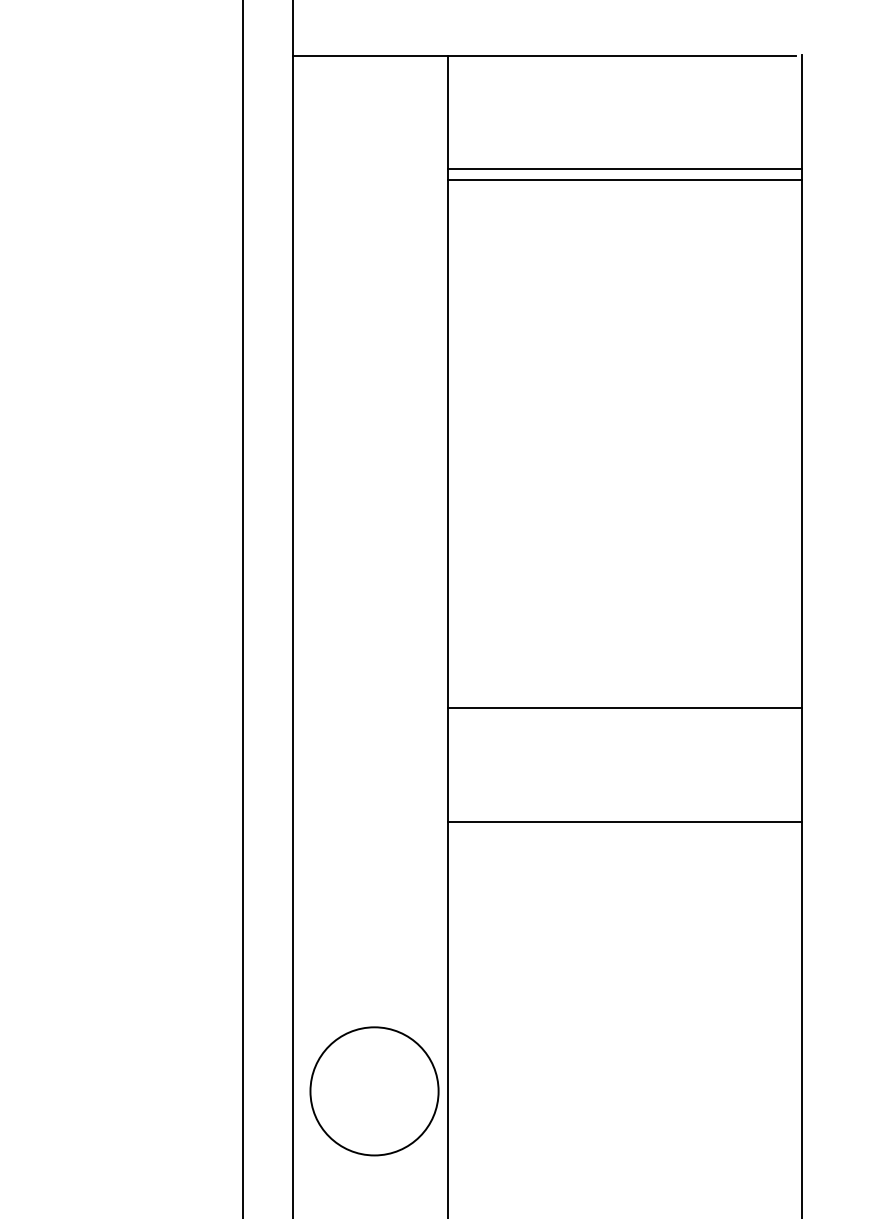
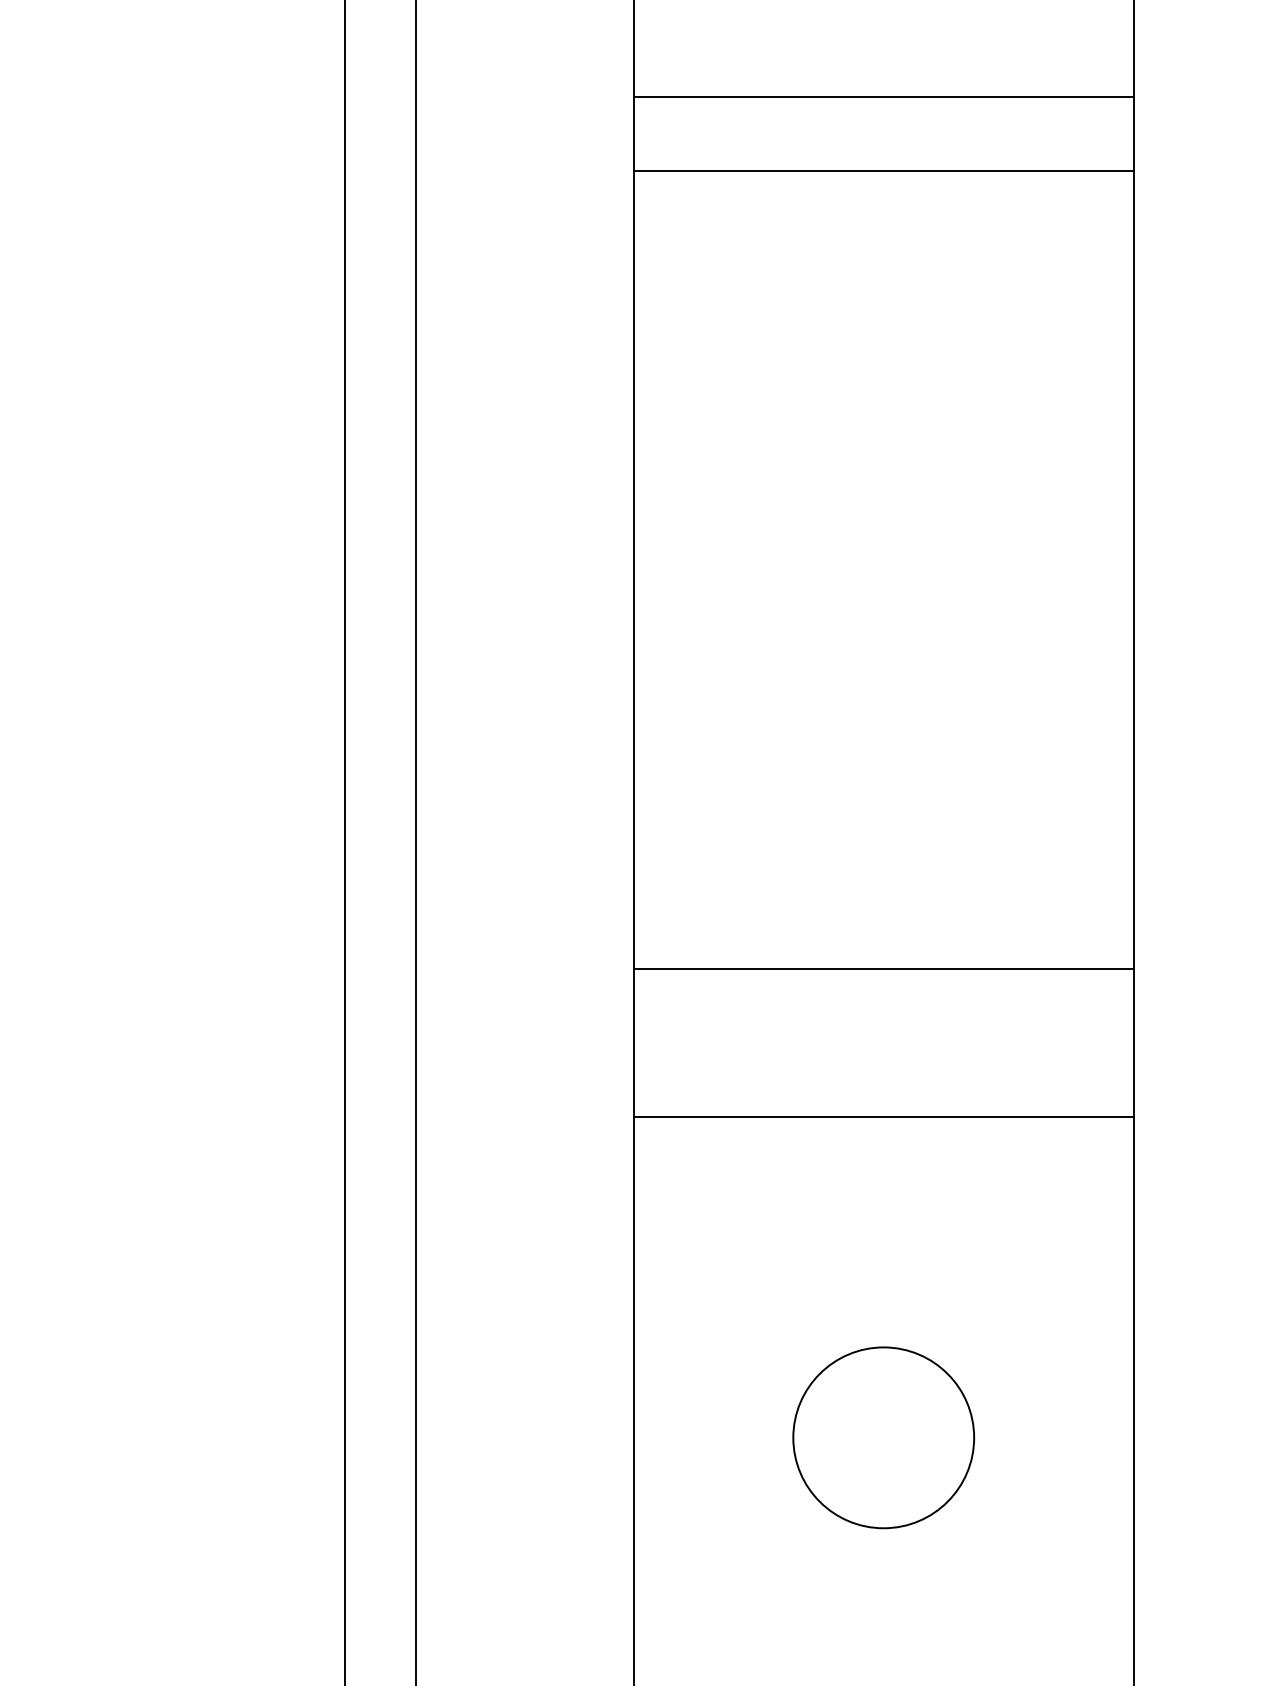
line: (624, 169) -> (883, 97), moved
line: (624, 708) -> (883, 969), moved
line: (624, 822) -> (883, 1117), moved
circle: (374, 1091) -> (883, 1438), moved

